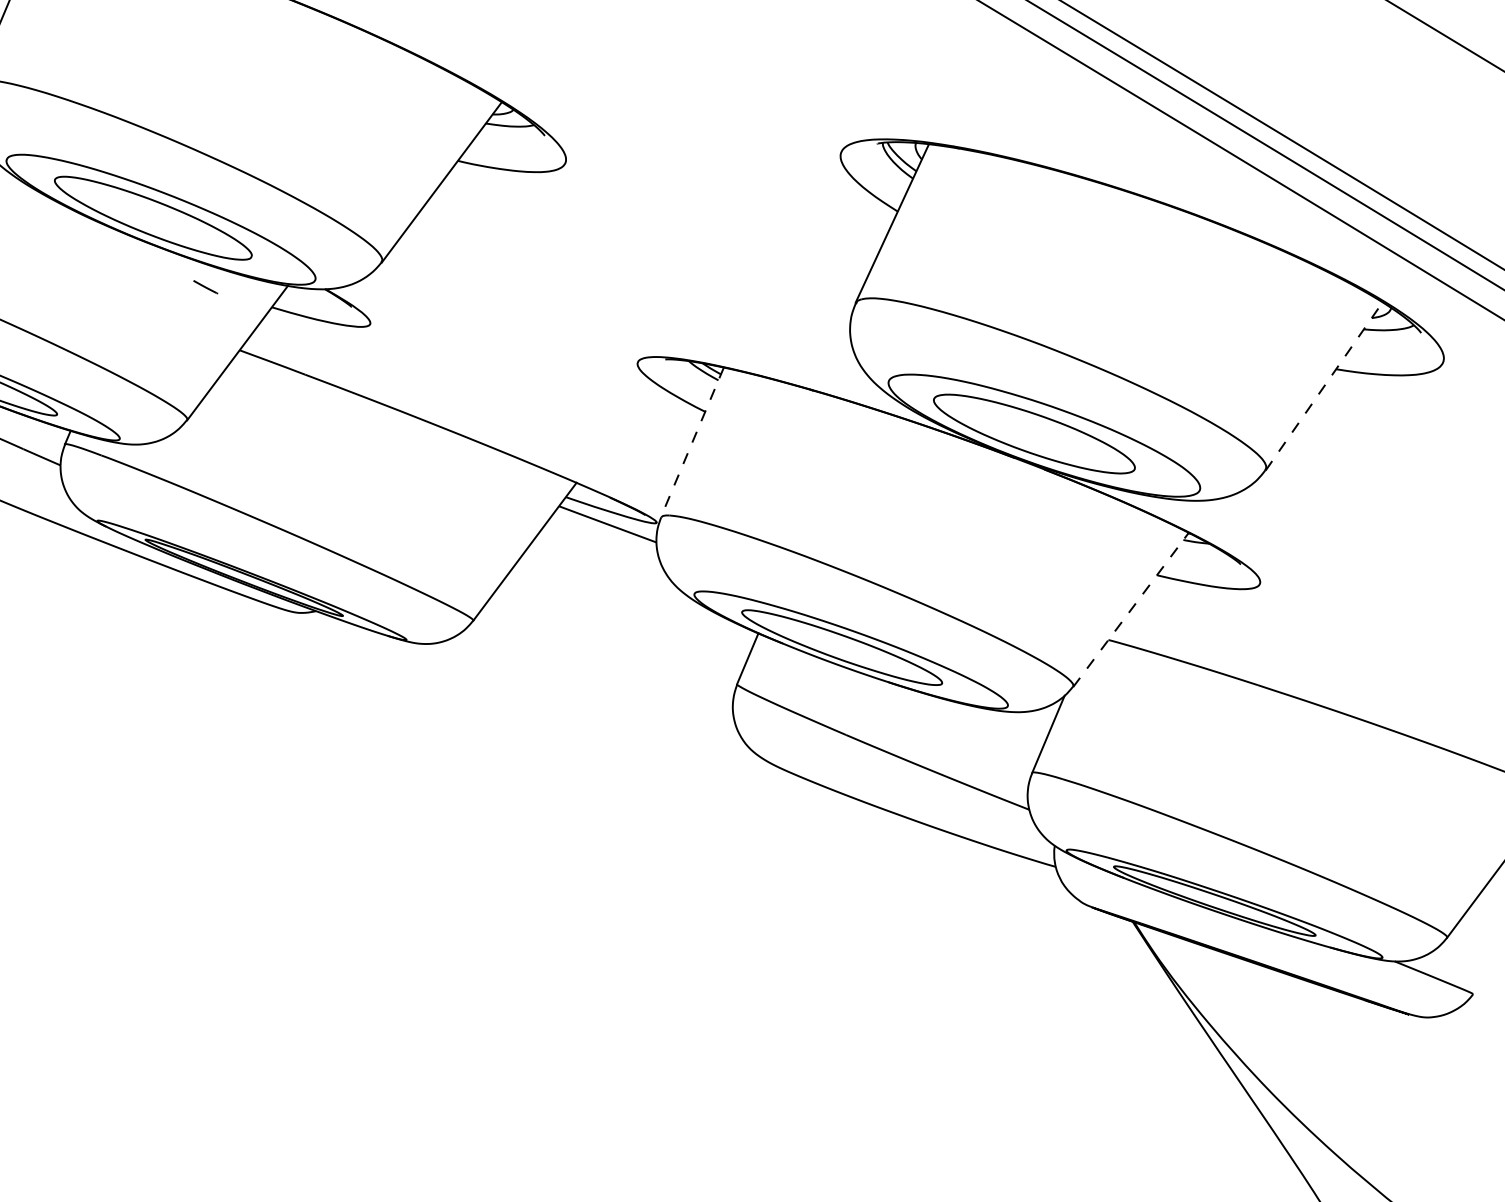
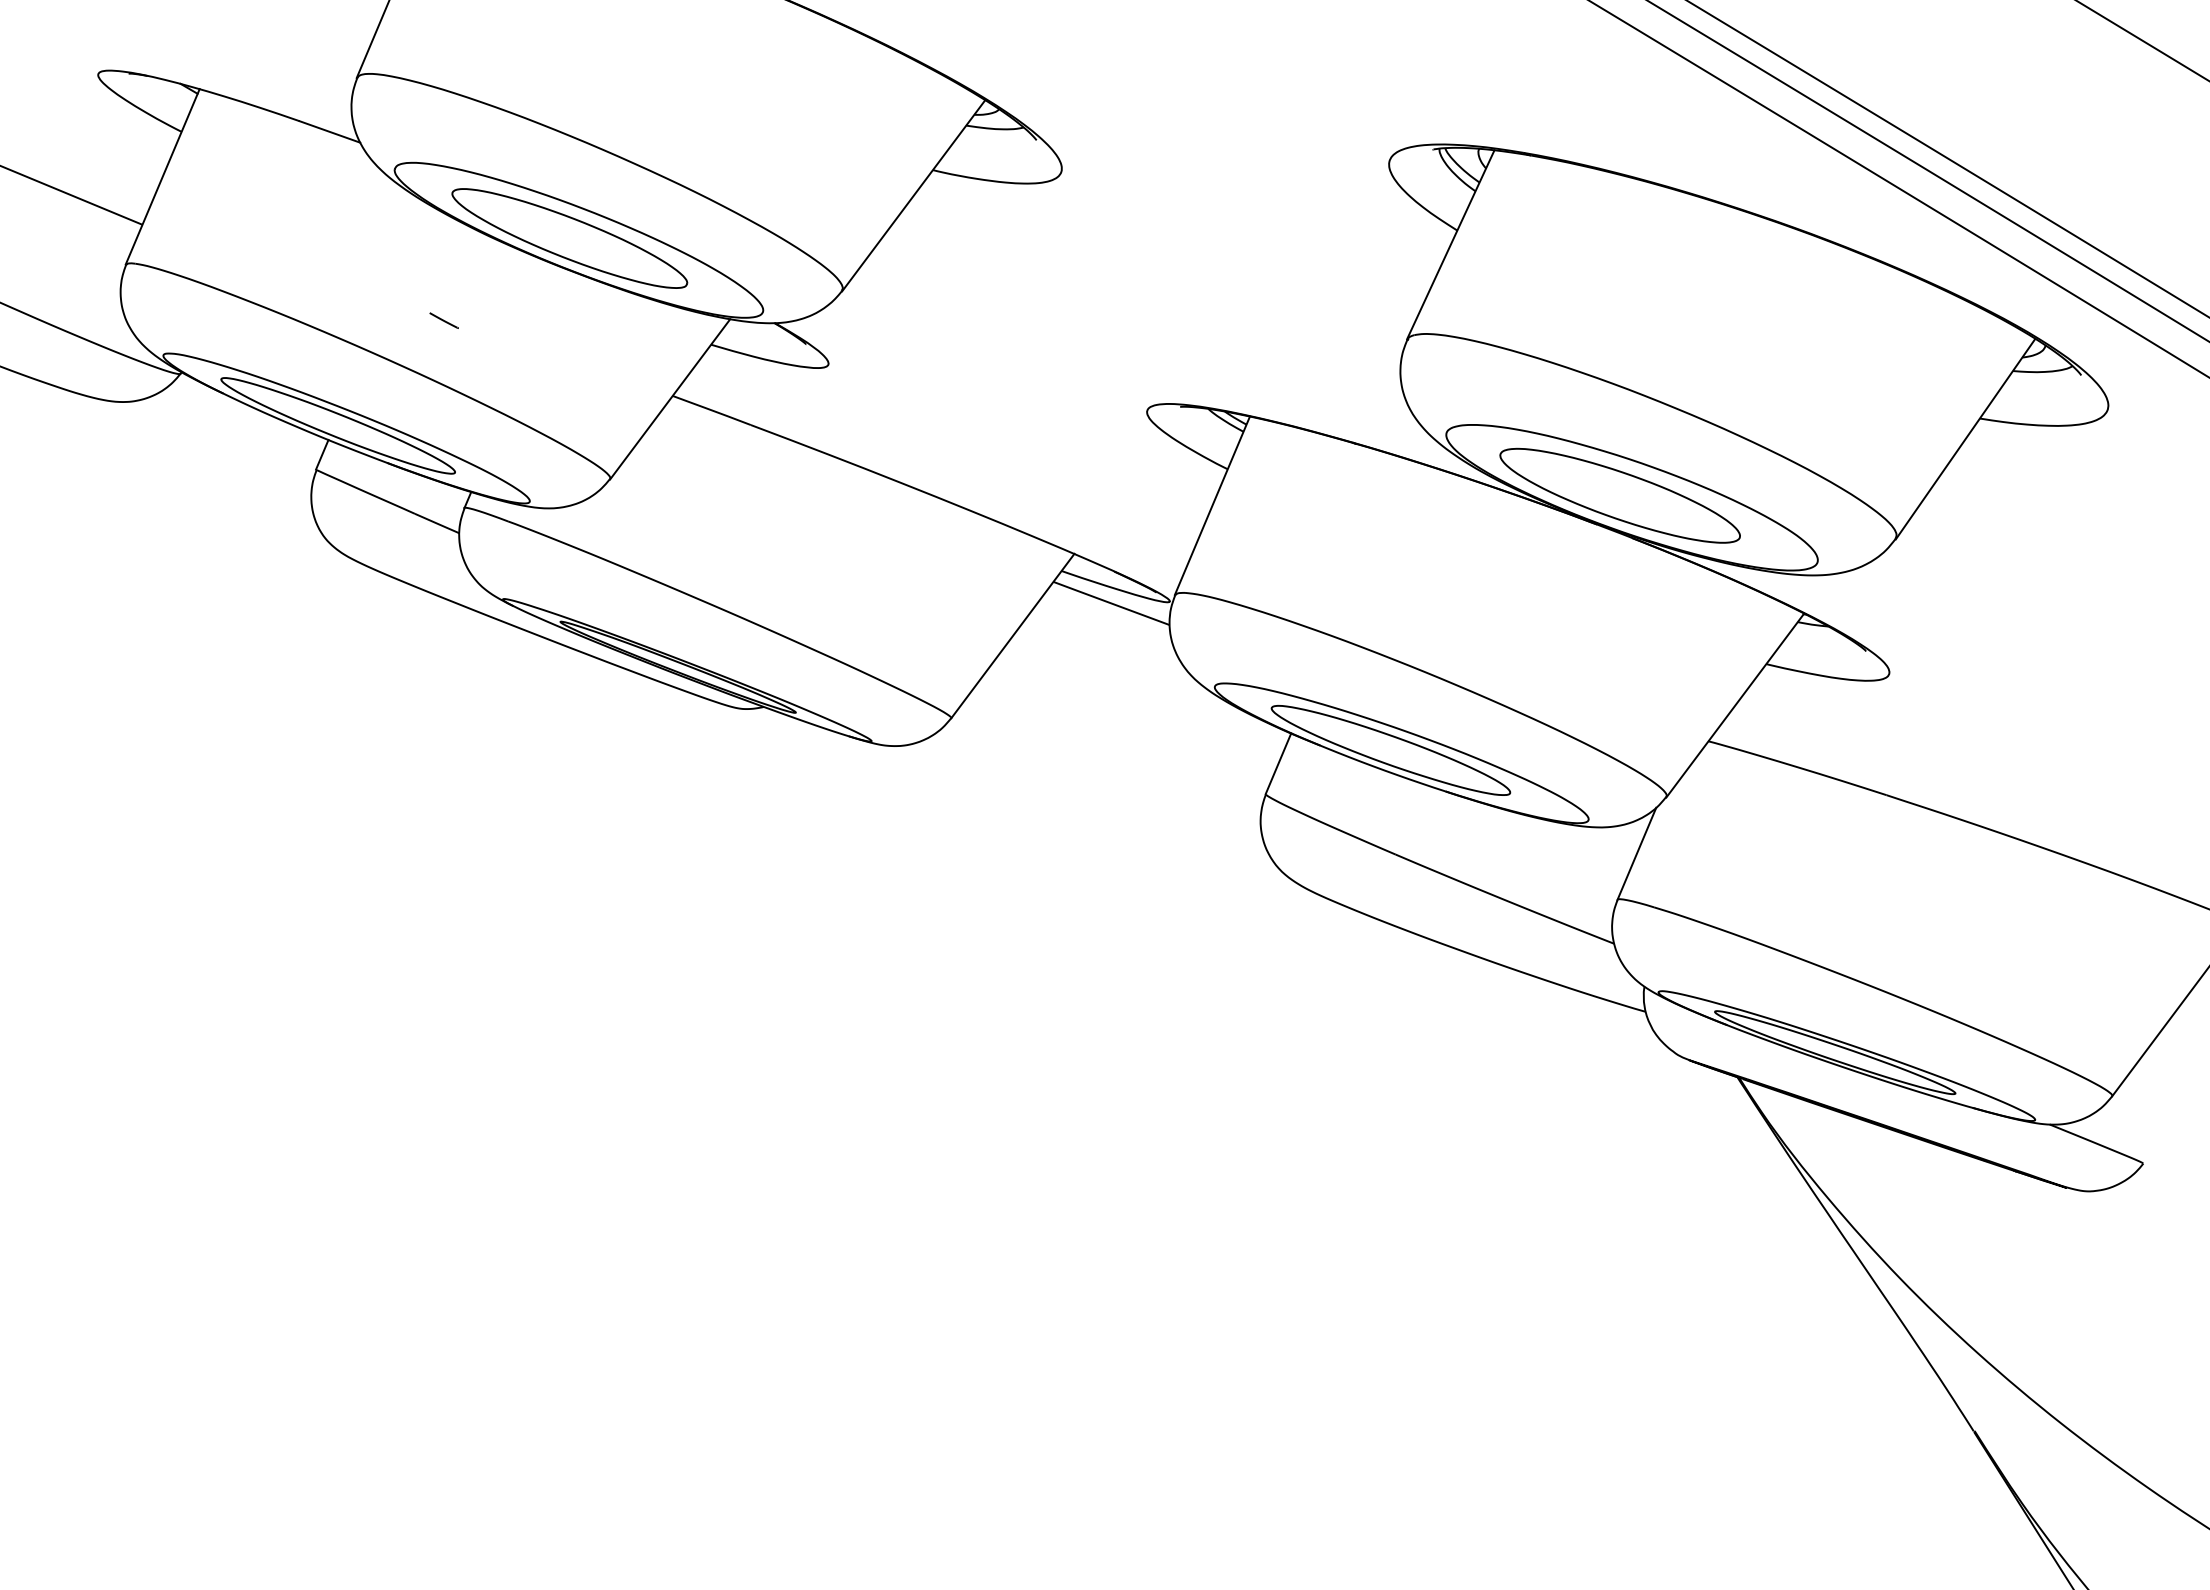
line: (205, 287) -> (443, 320), moved
line: (1324, 385) -> (1965, 438), dashed -> solid
line: (692, 442) -> (1212, 505), dashed -> solid
line: (1131, 609) -> (1735, 705), dashed -> solid

